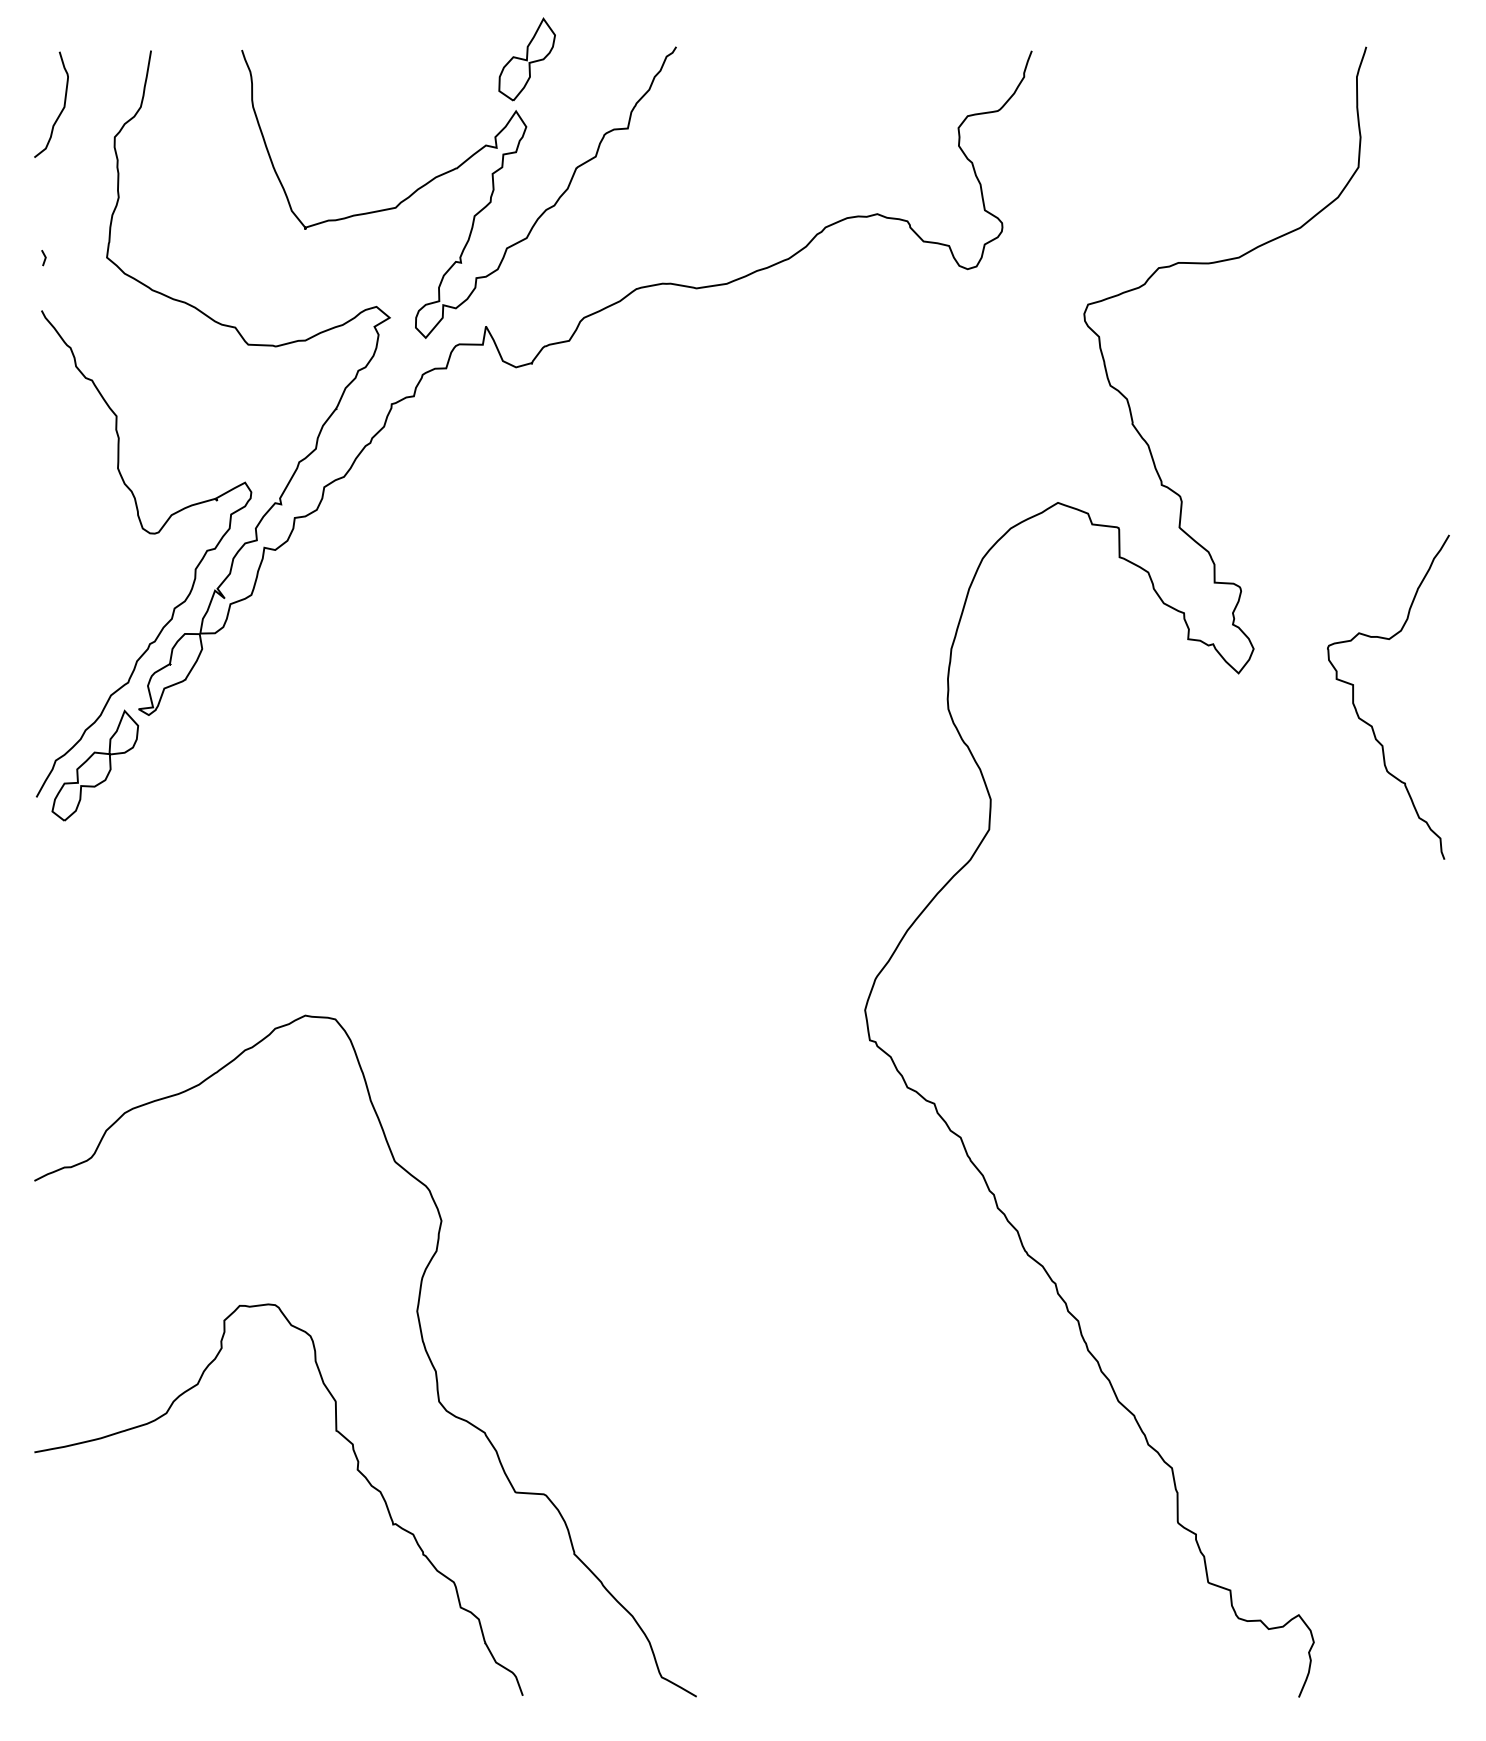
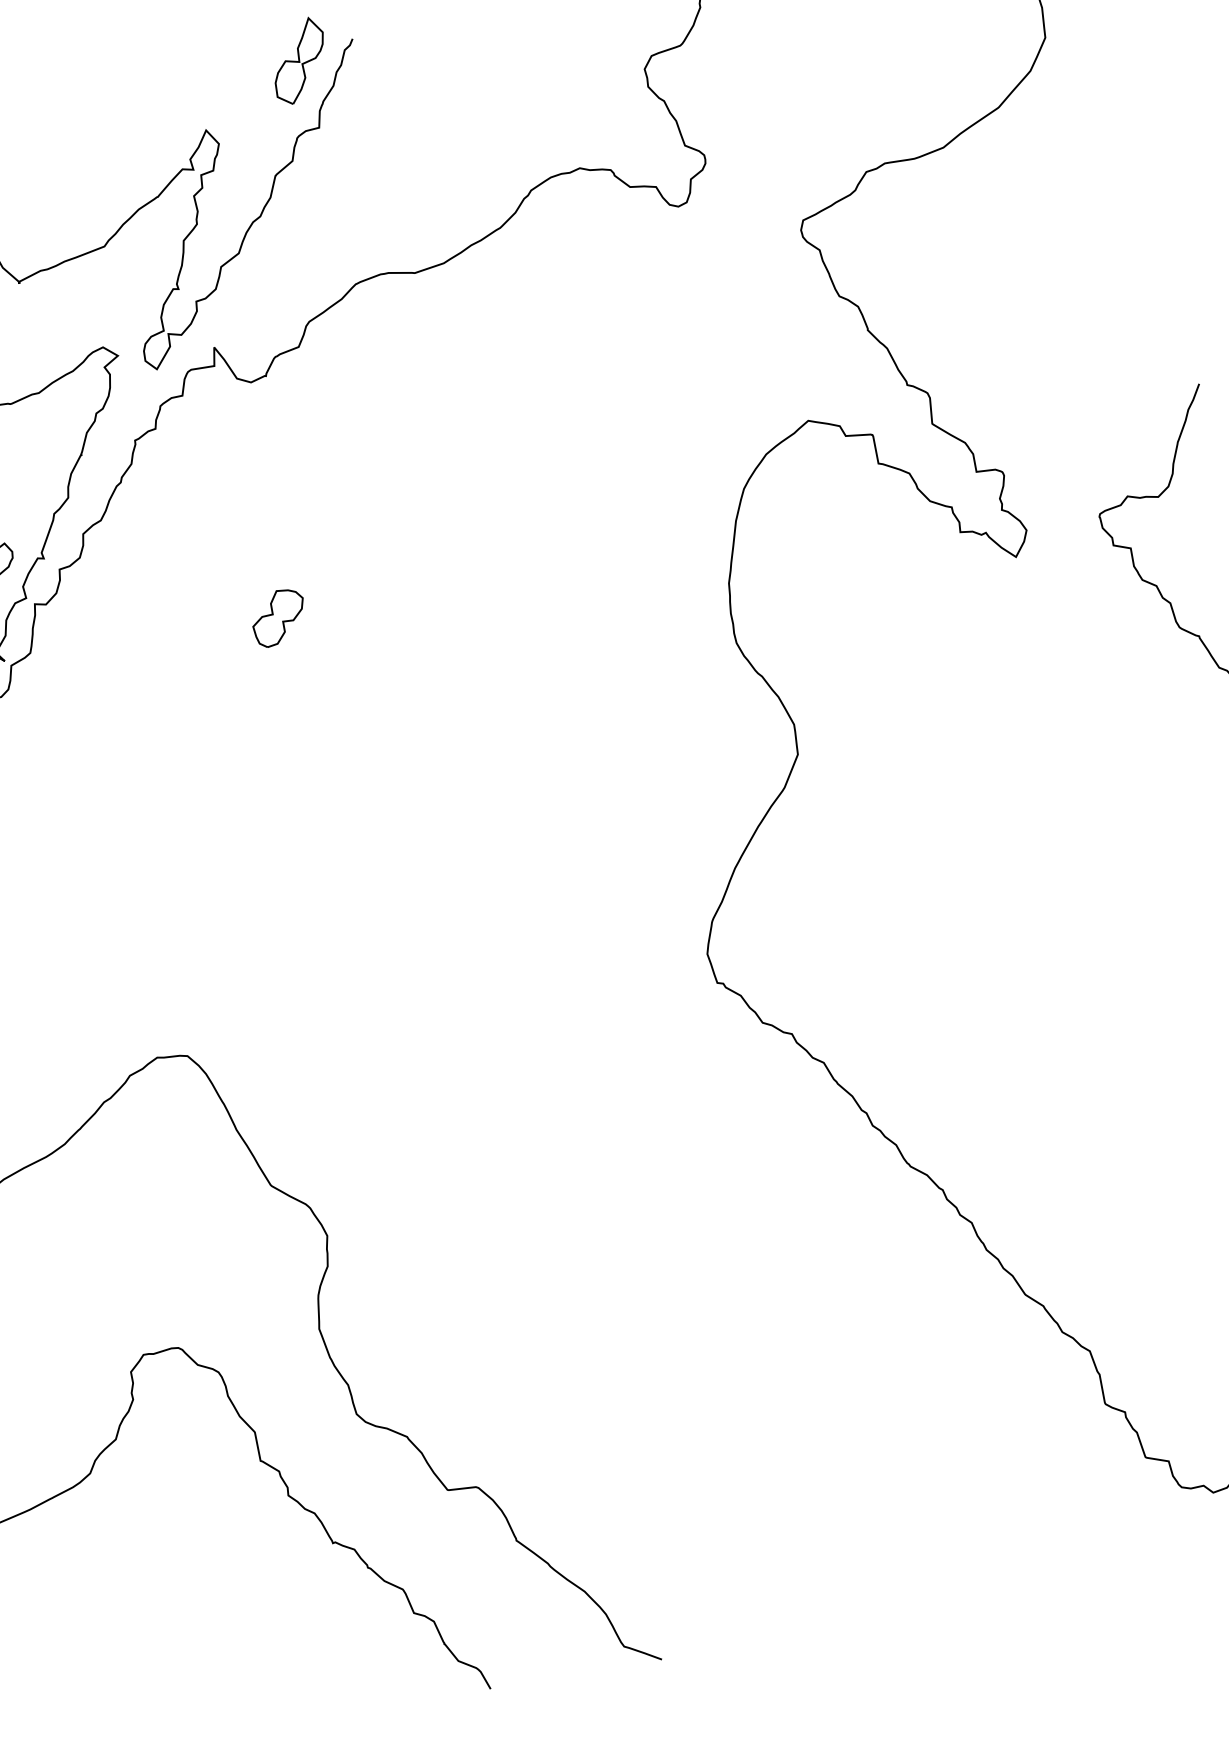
part: (526, 59) -> (298, 61), moved
part: (502, 603) -> (279, 617), added

